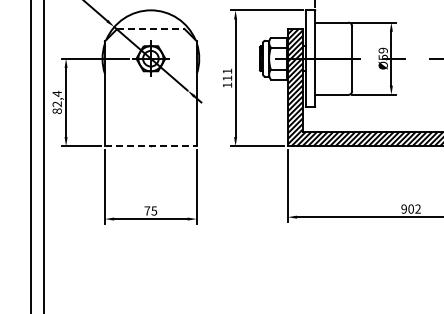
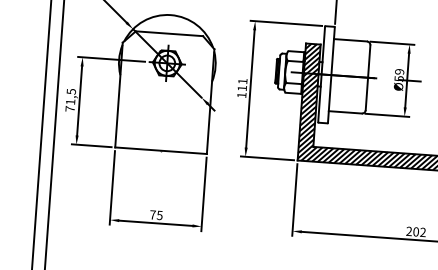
line: (150, 29) -> (169, 34), dashed -> solid
text: (56, 101) -> (70, 99), 82,4 -> 71,5
line: (150, 146) -> (160, 150), dashed -> solid
text: (403, 209) -> (408, 231), 902 -> 202

